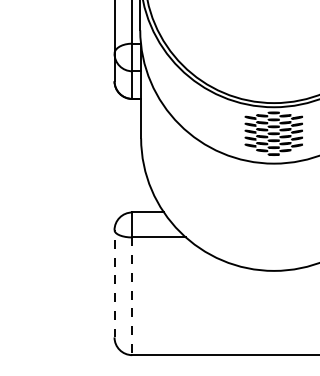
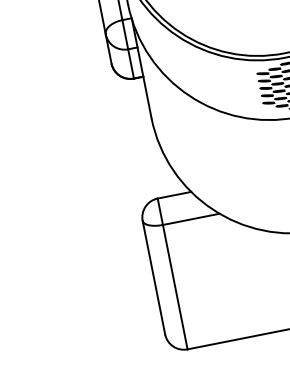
line: (114, 283) -> (153, 277), dashed -> solid
line: (132, 296) -> (175, 287), dashed -> solid

